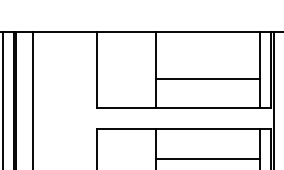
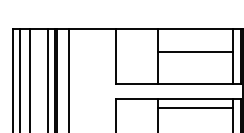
line: (207, 78) -> (195, 51), moved
line: (207, 158) -> (195, 107), moved

